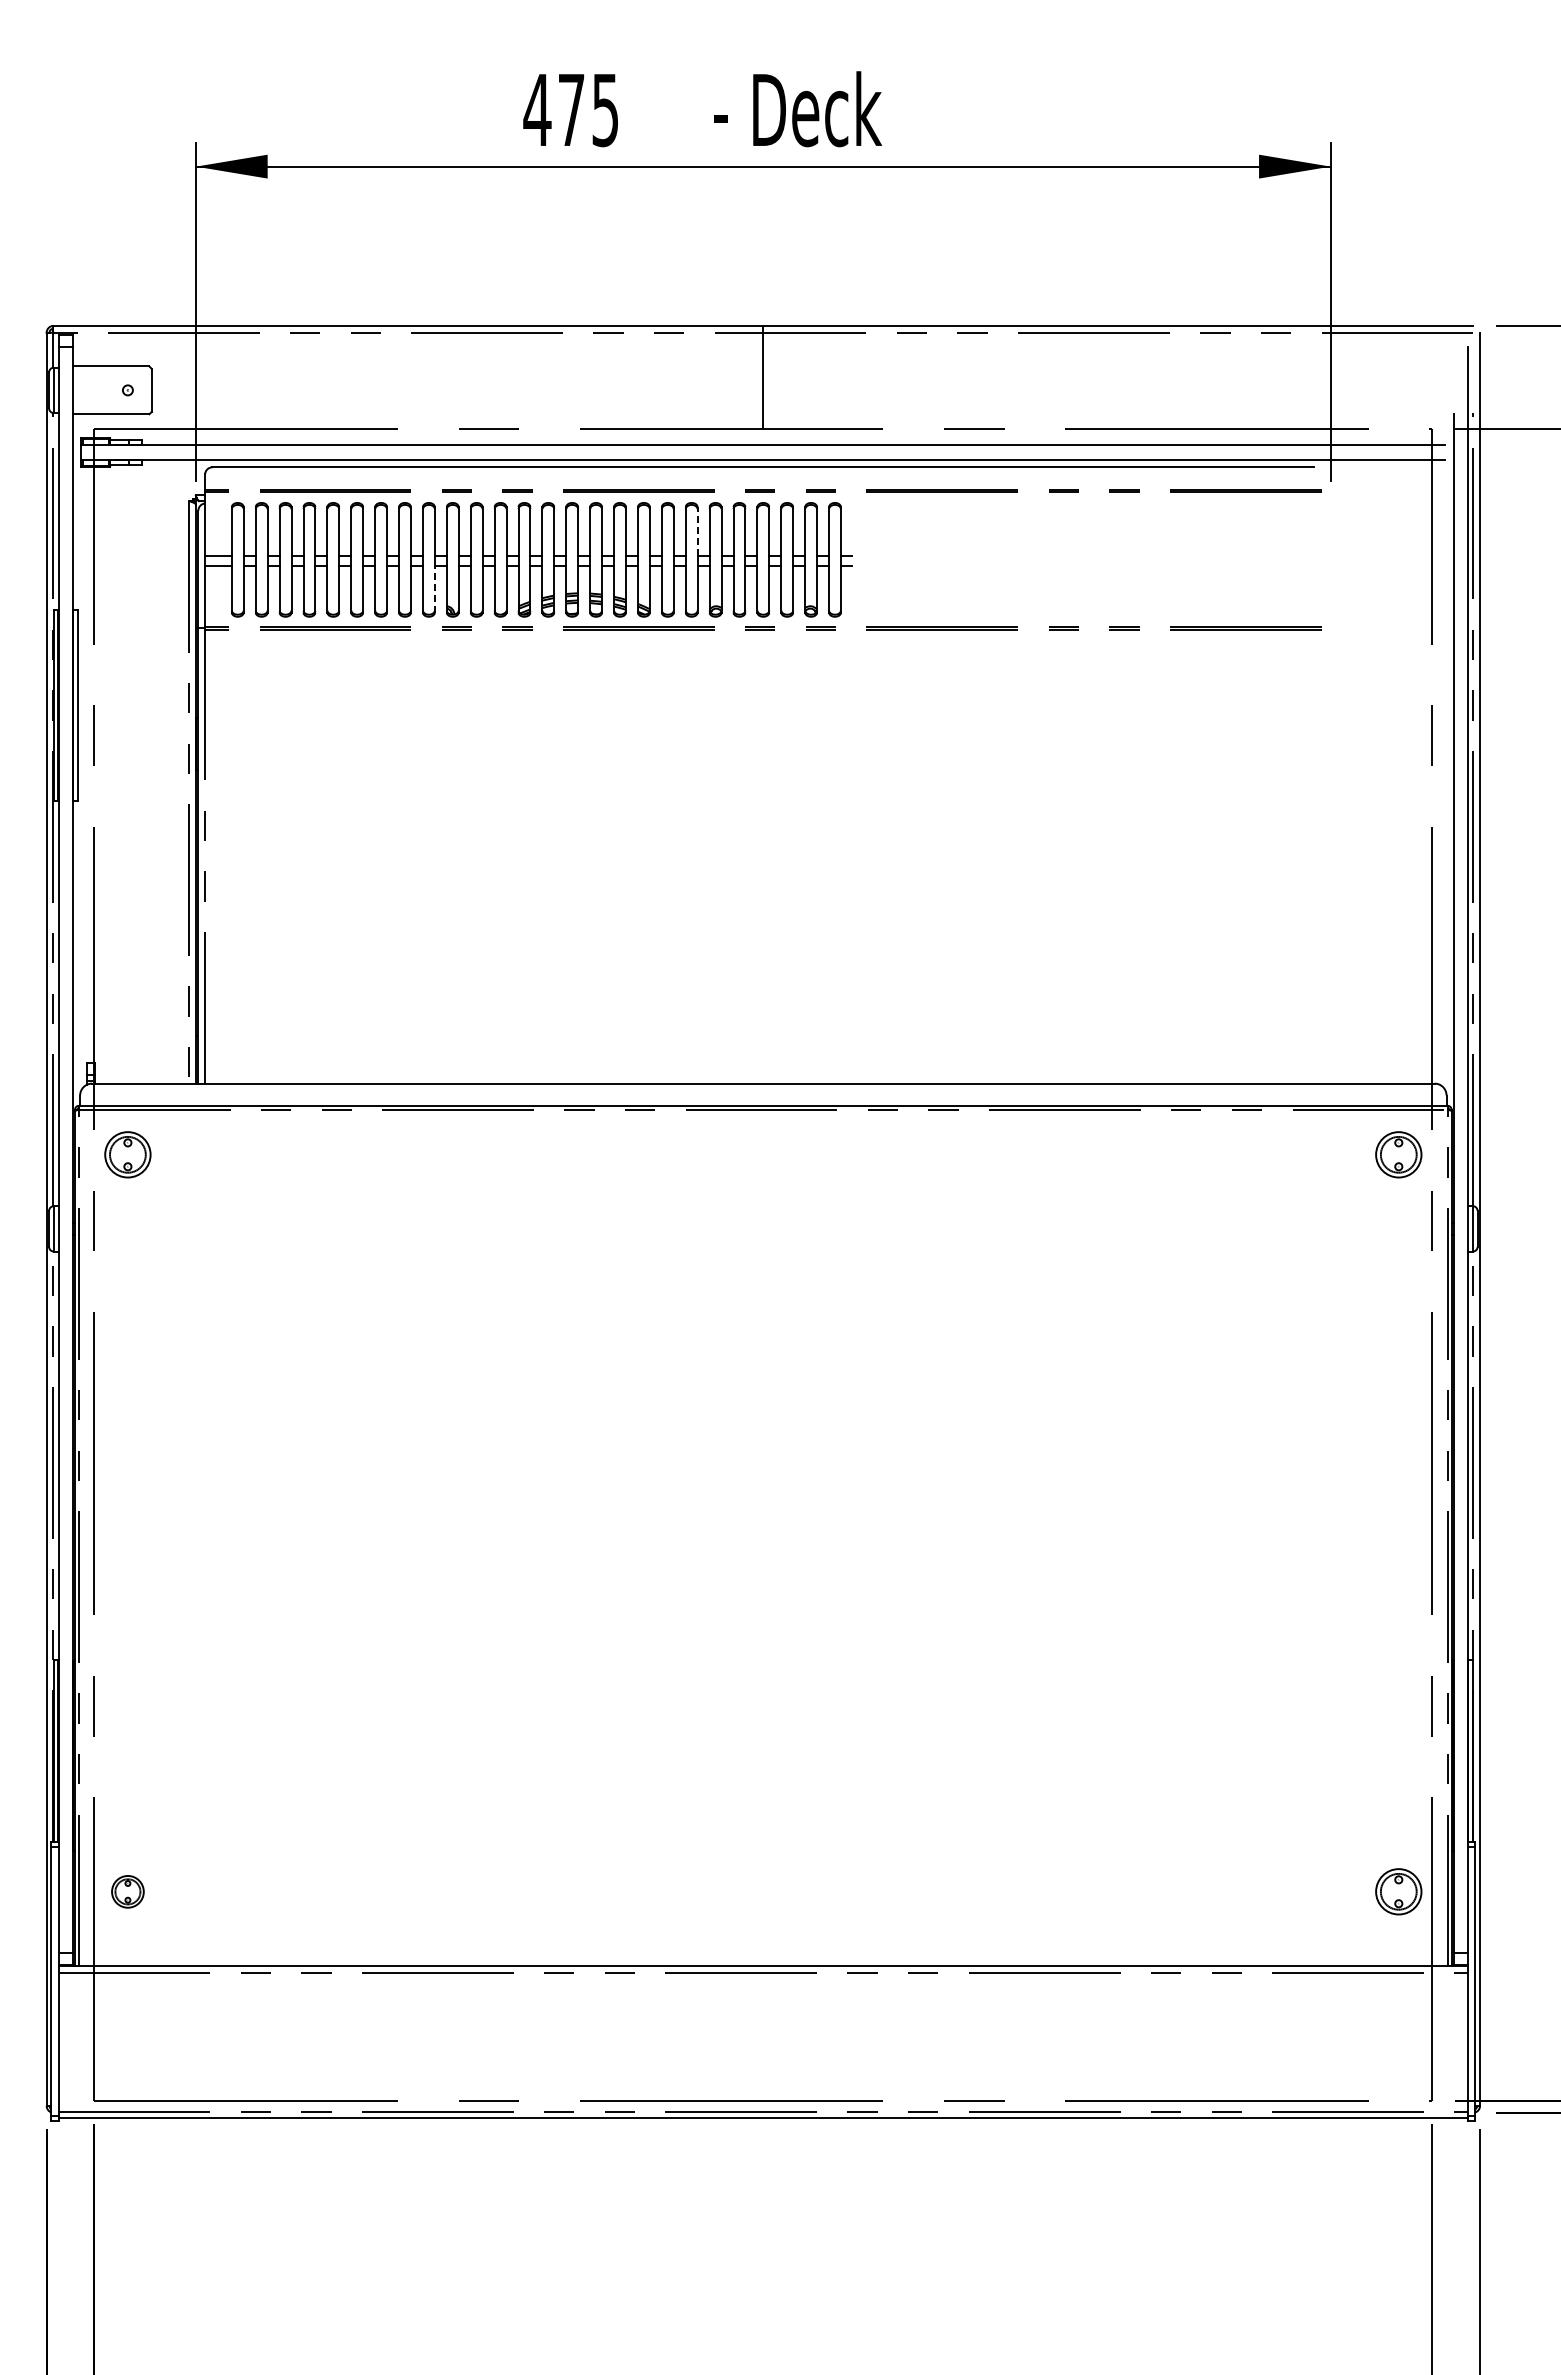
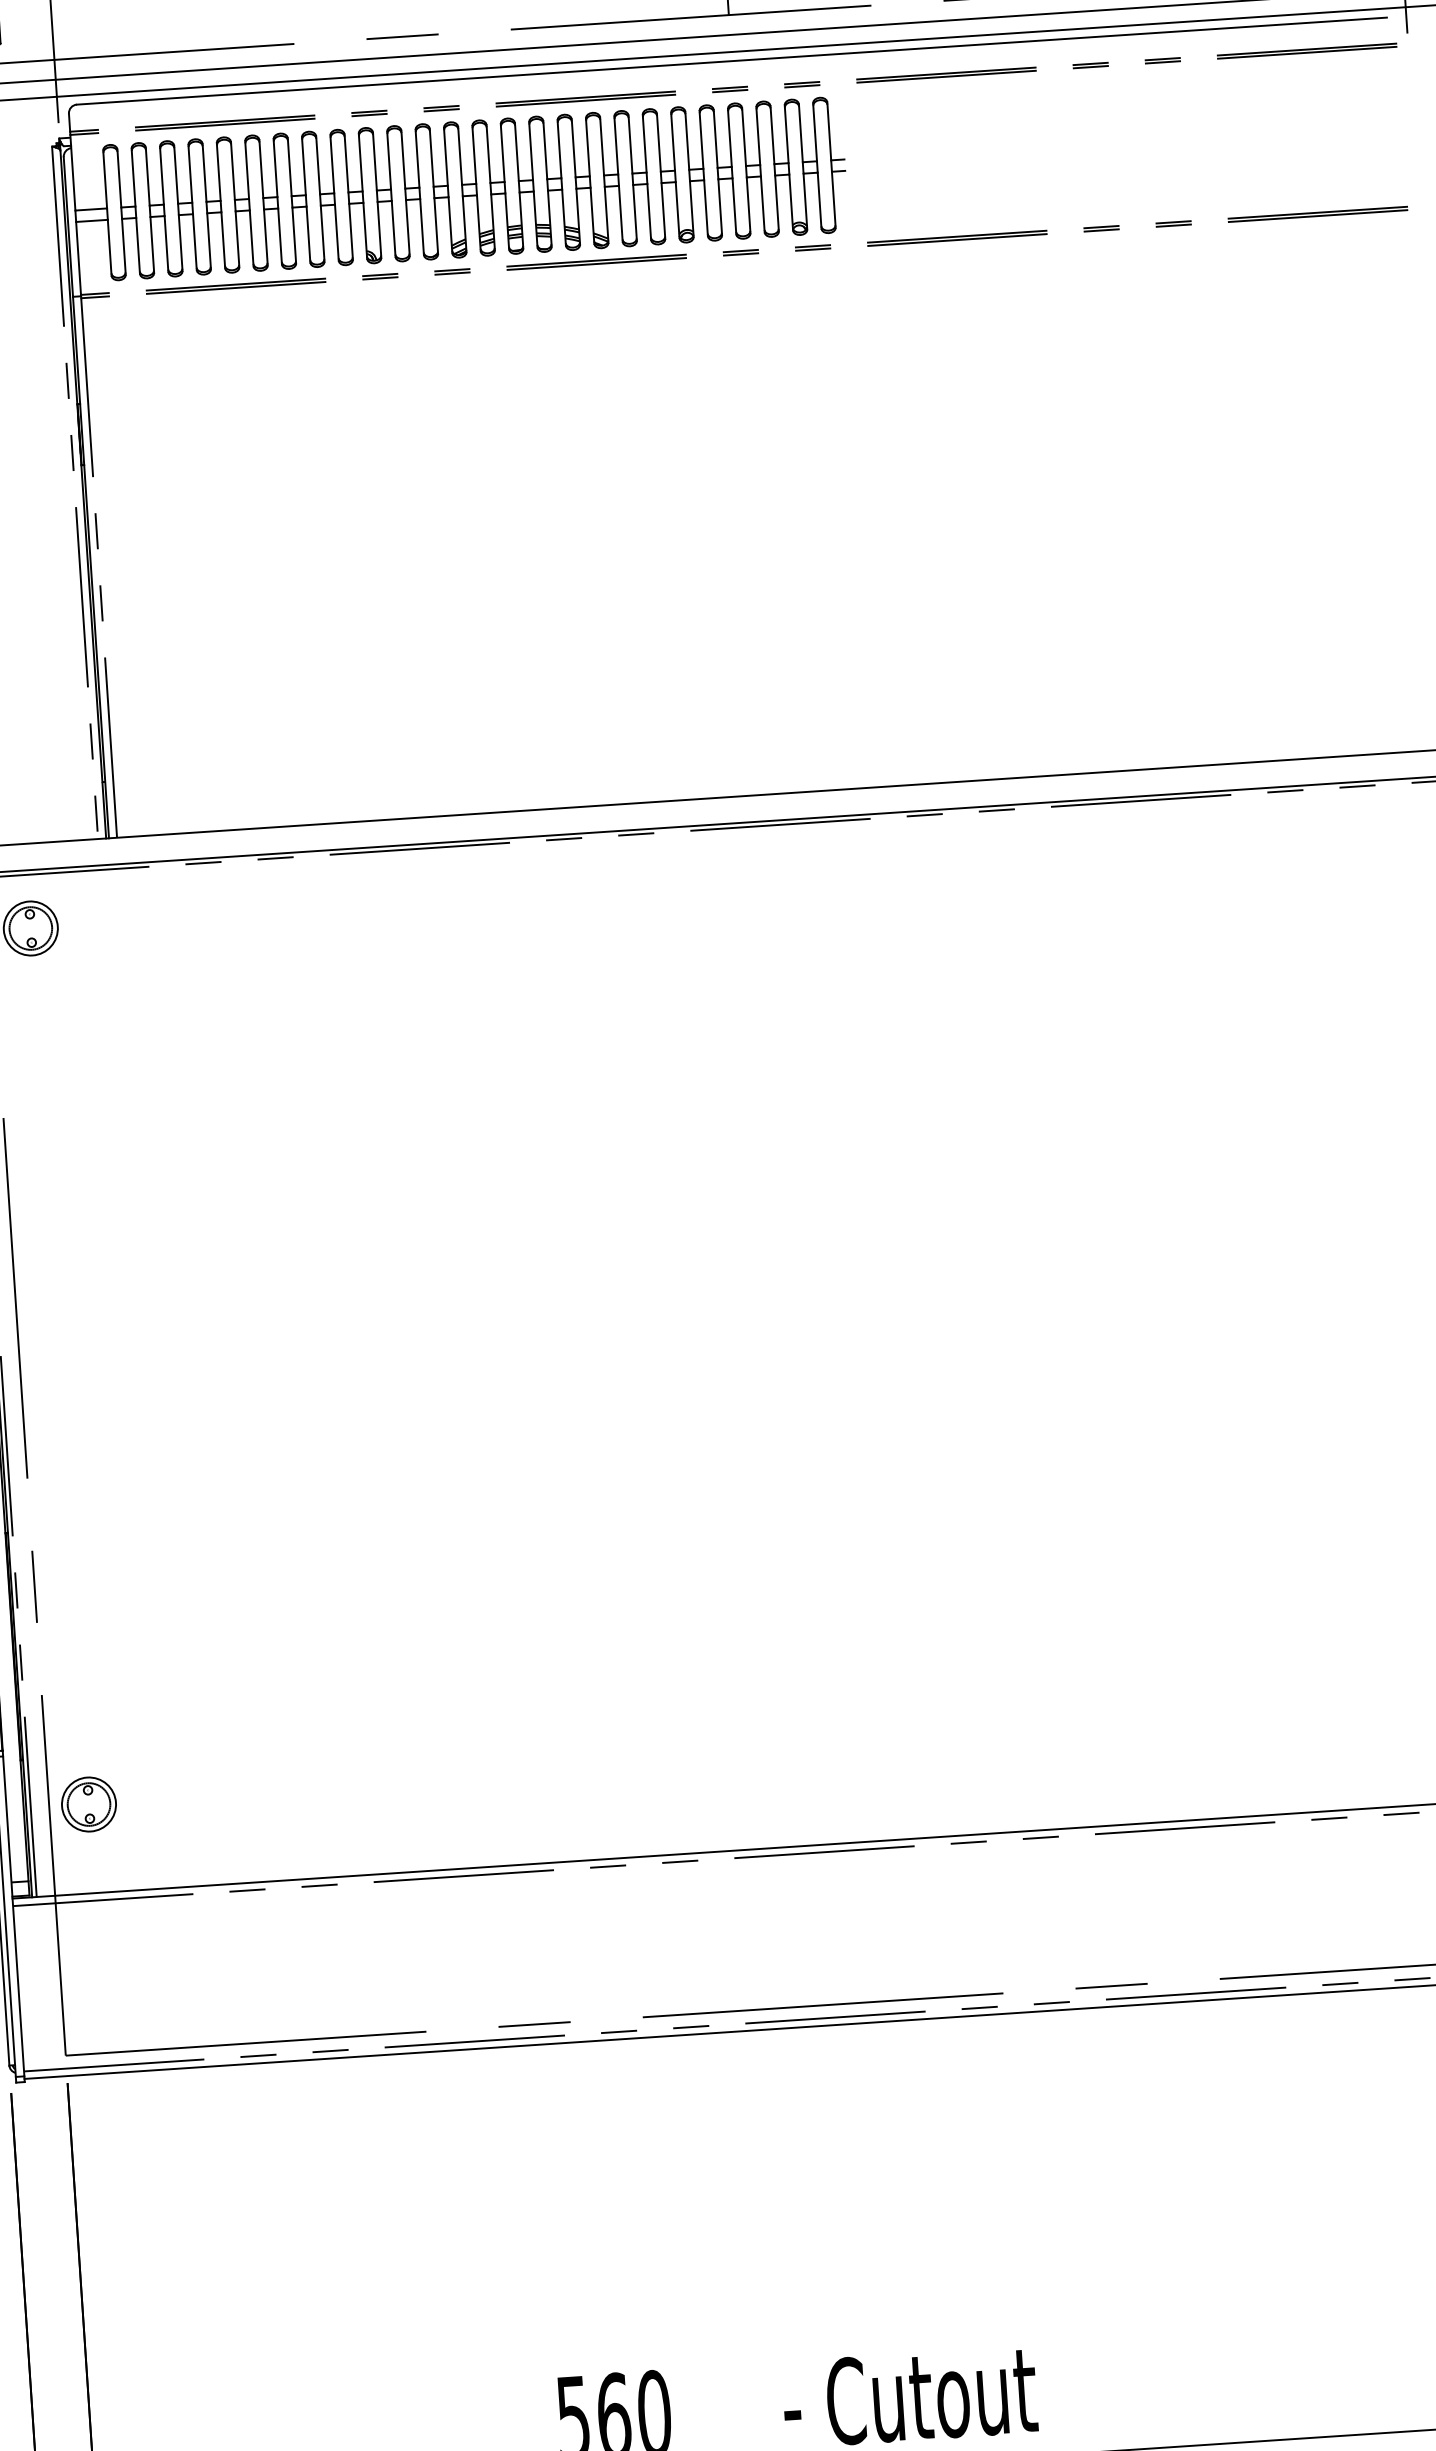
line: (697, 531) -> (658, 142), dashed -> solid
line: (434, 589) -> (350, 232), dashed -> solid
part: (127, 1891) -> (88, 1804), size x1.43

